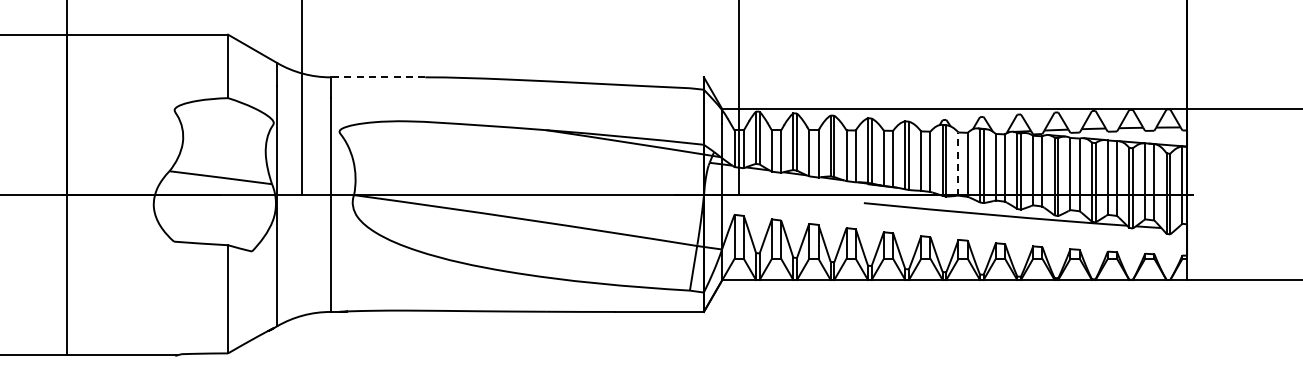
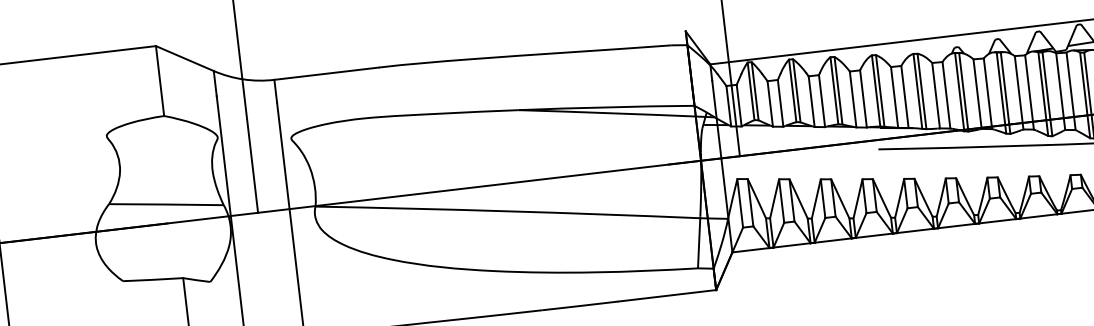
line: (377, 77) -> (326, 73), dashed -> solid
line: (958, 164) -> (977, 94), dashed -> solid

